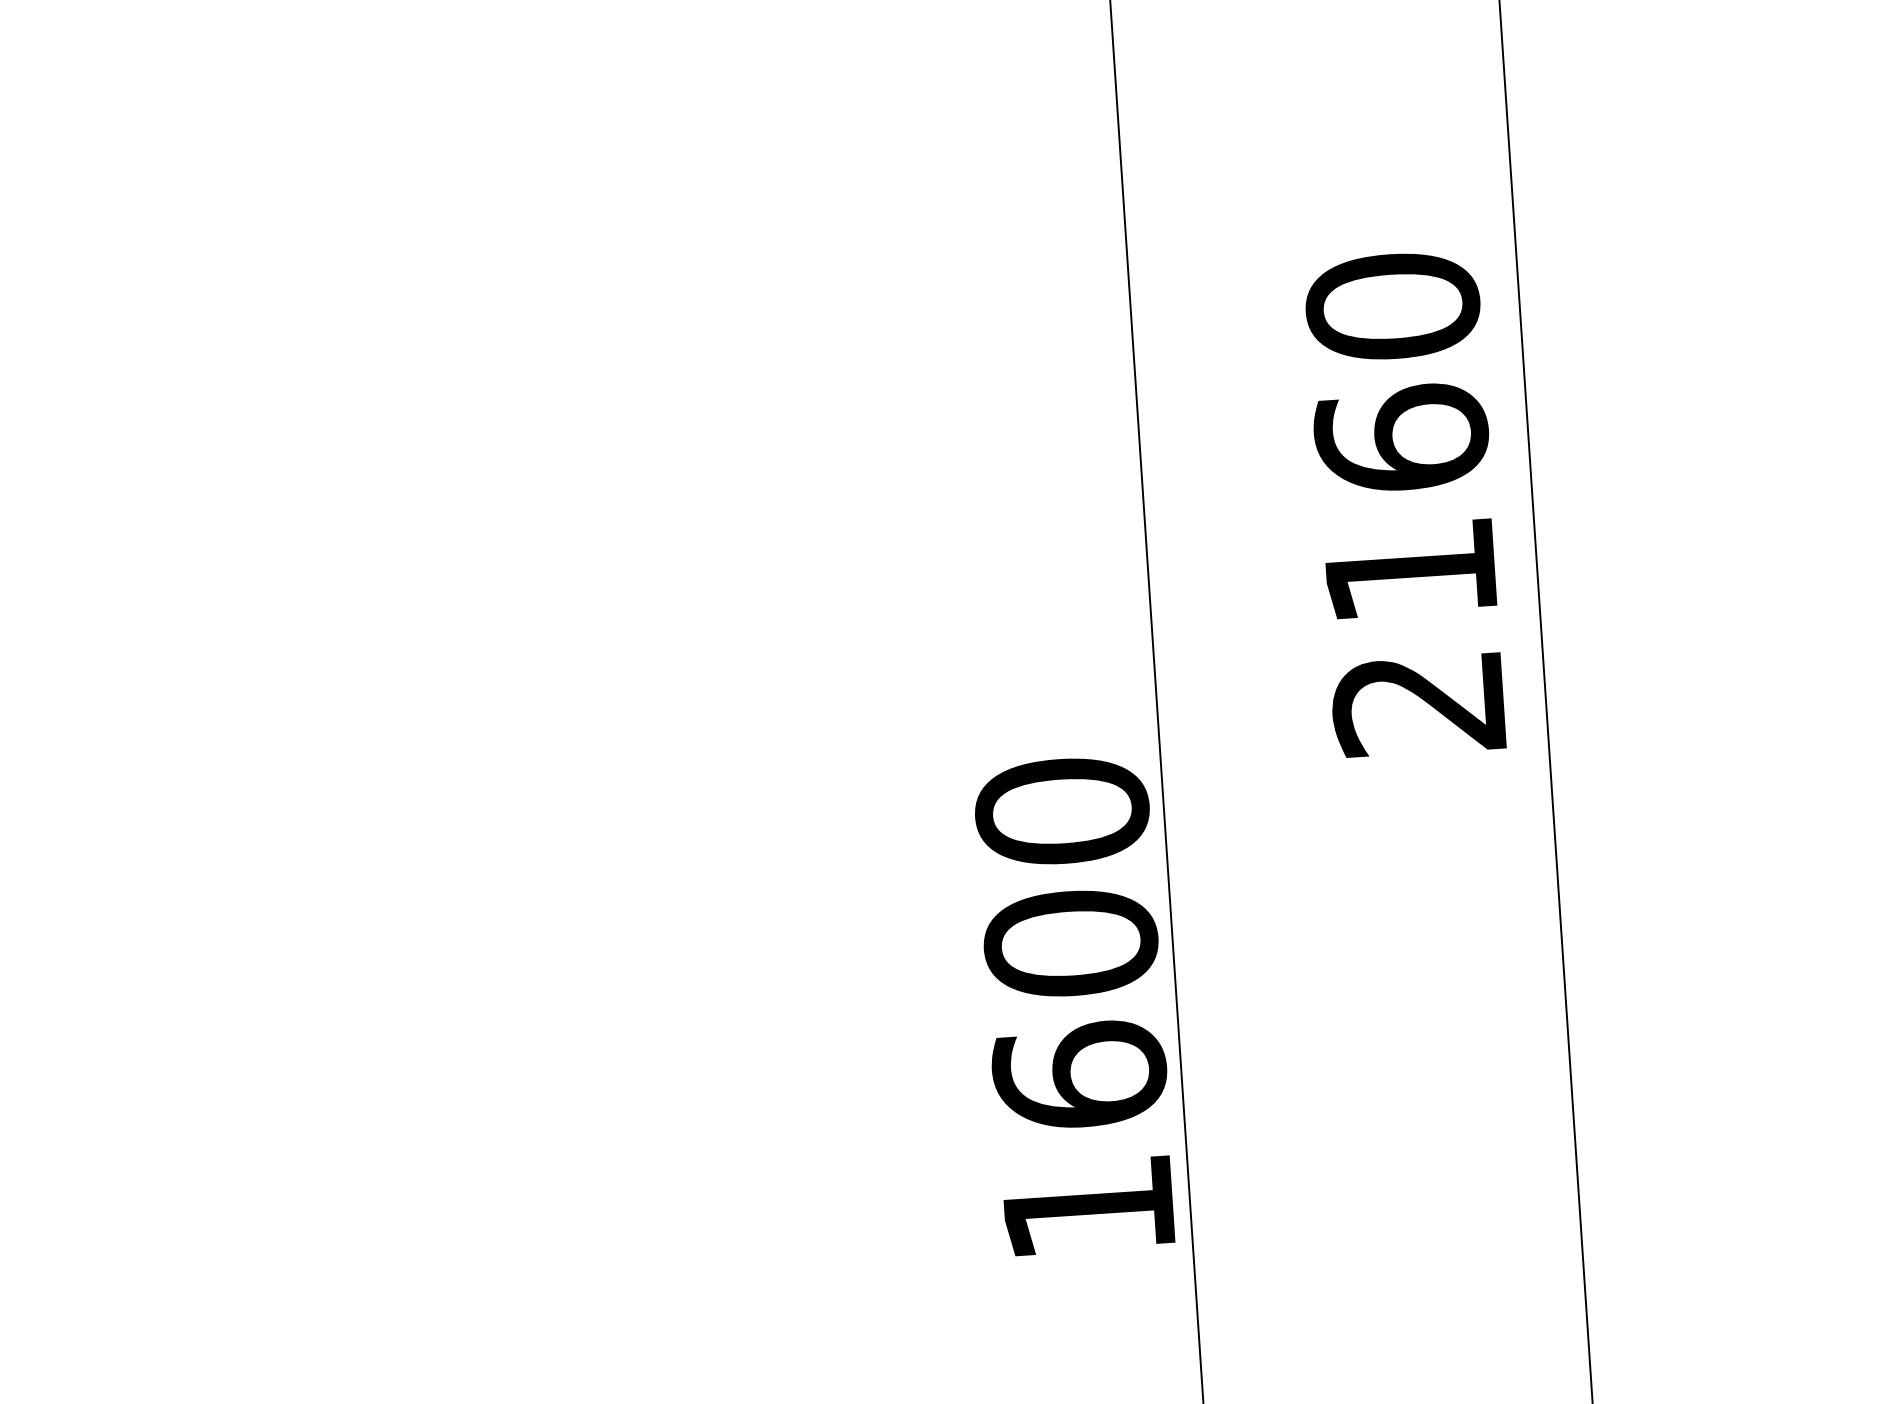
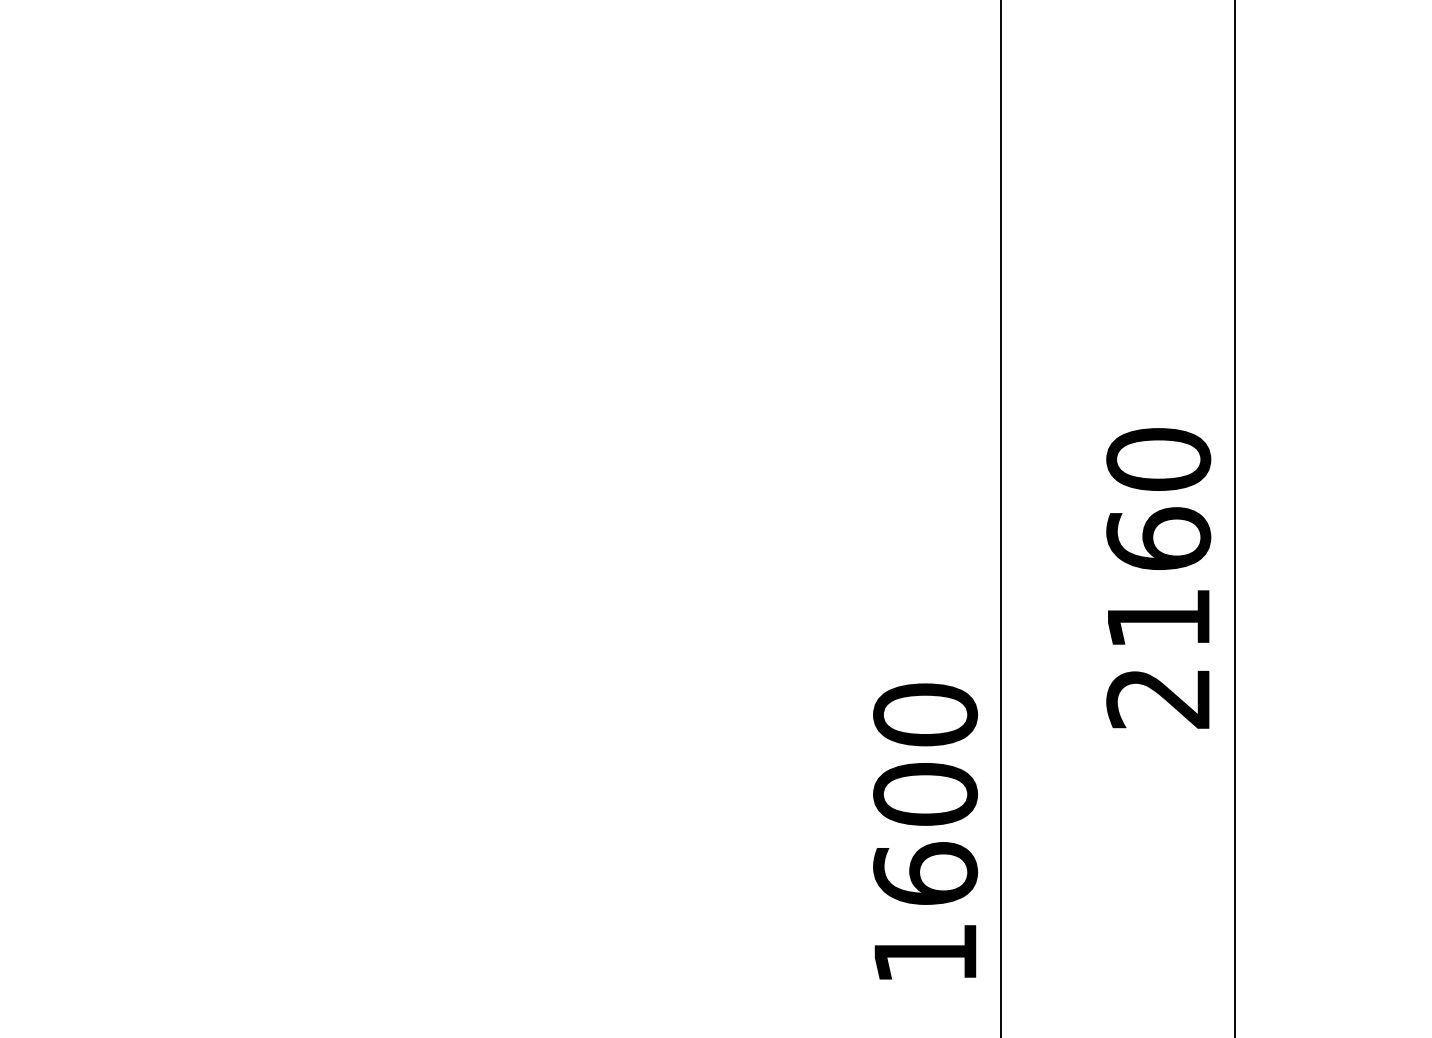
text: (1405, 504) -> (1158, 578), moved
text: (1075, 1005) -> (925, 831), moved

